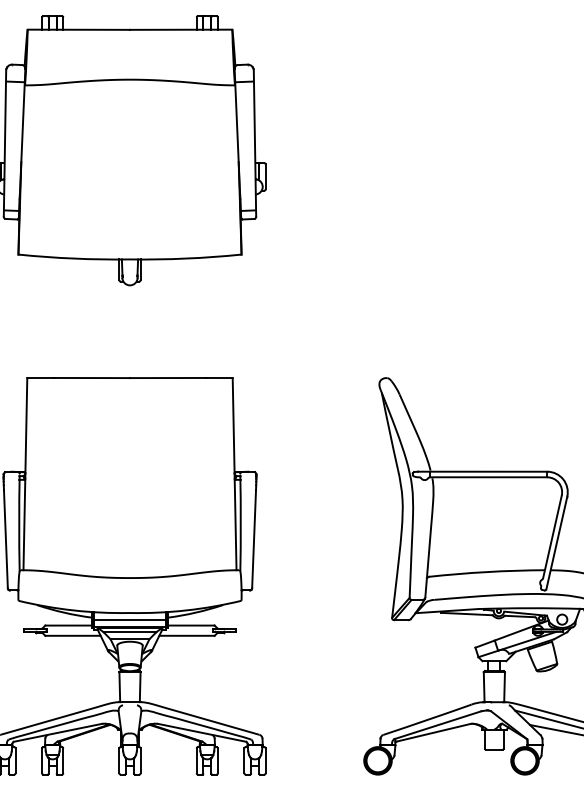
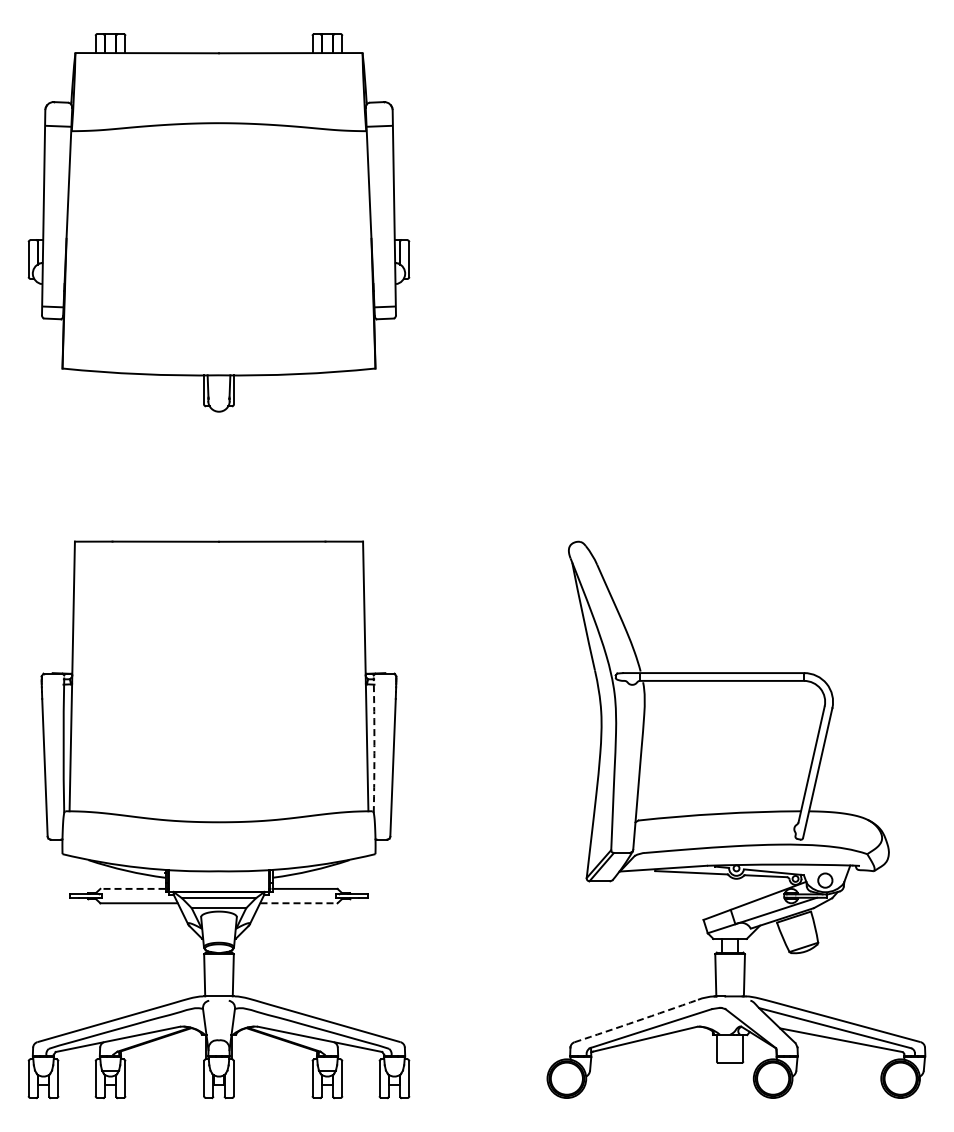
arc: (240, 523) -> (374, 745), solid -> dashed
line: (130, 619) -> (219, 880), removed
line: (68, 625) -> (132, 888), solid -> dashed
line: (187, 635) -> (299, 903), solid -> dashed
arc: (427, 720) -> (636, 1021), solid -> dashed

